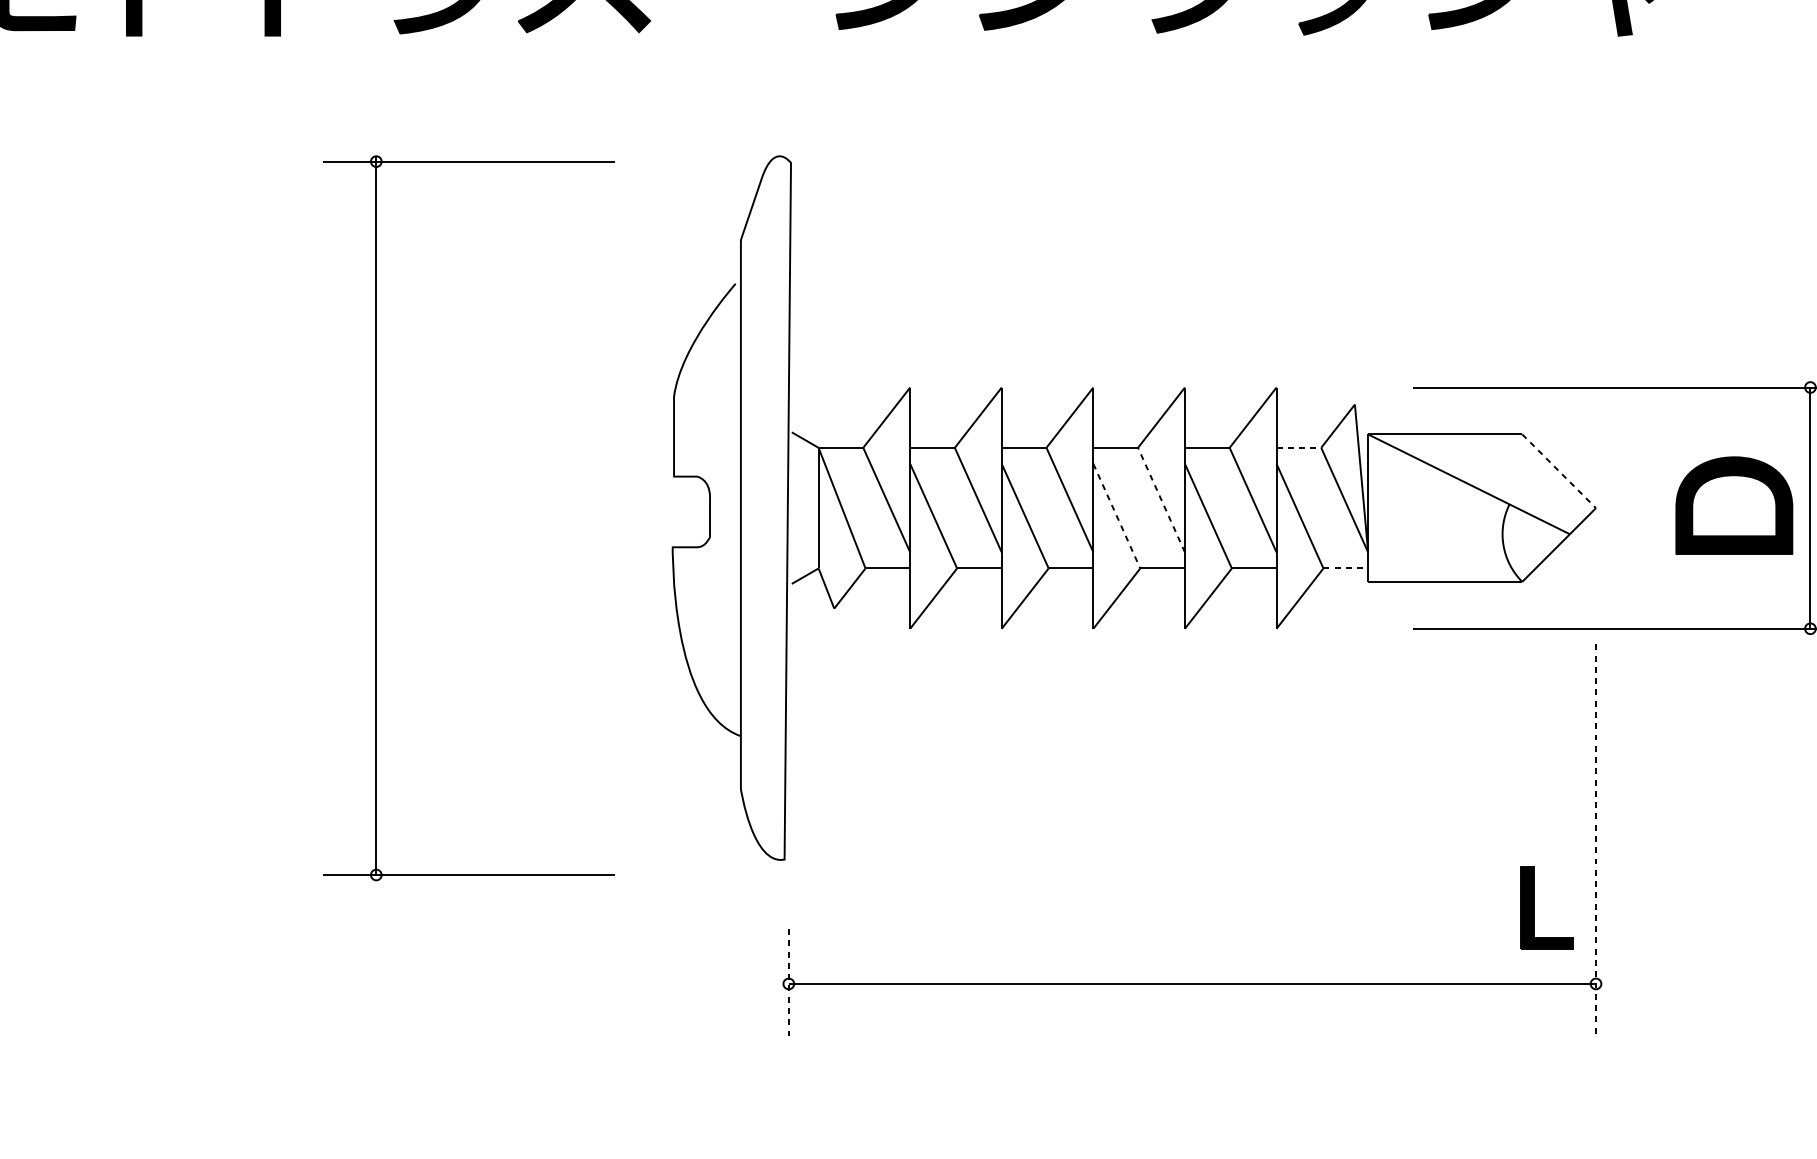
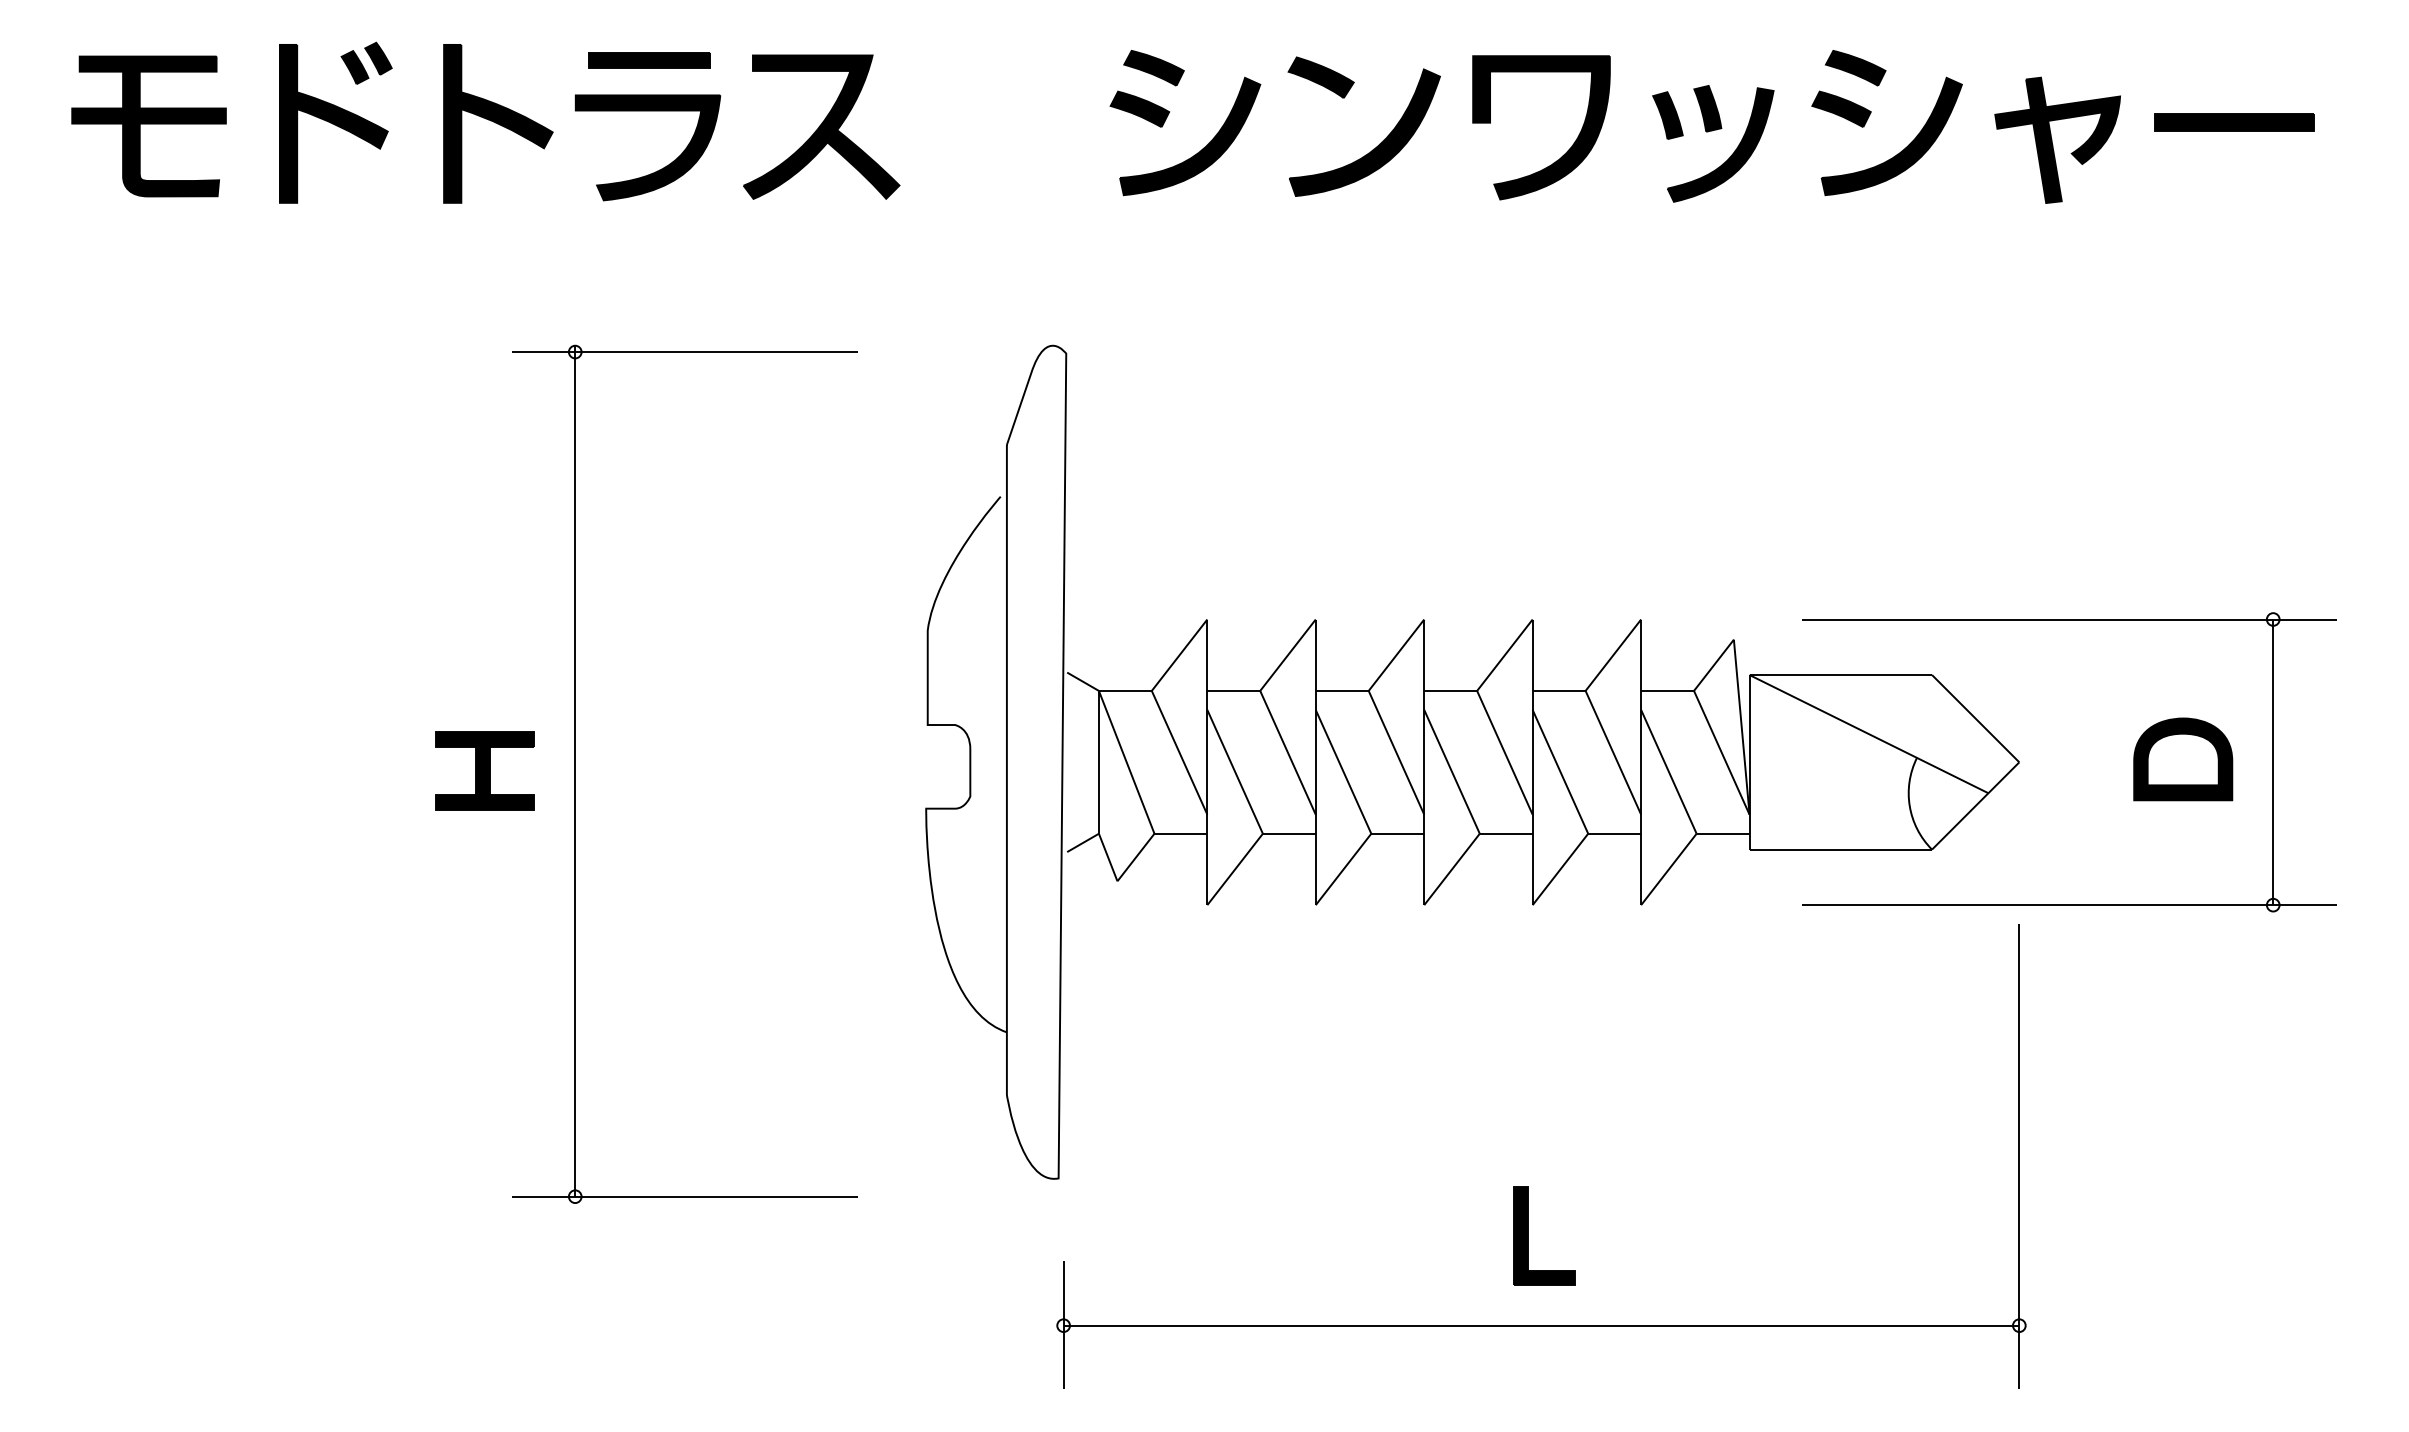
line: (1299, 447) -> (1668, 690), dashed -> solid
line: (1558, 471) -> (1975, 718), dashed -> solid
line: (1161, 499) -> (1504, 752), dashed -> solid
part: (1734, 505) -> (2183, 759), size x0.71
part: (299, 515) -> (484, 770), added
line: (1117, 515) -> (1452, 771), dashed -> solid
line: (1346, 568) -> (1723, 833), dashed -> solid
line: (1596, 841) -> (2019, 1156), dashed -> solid
part: (1533, 907) -> (1528, 1235), moved
line: (788, 983) -> (1063, 1325), dashed -> solid

